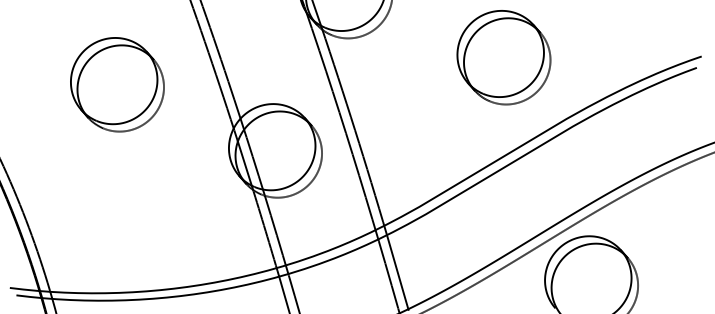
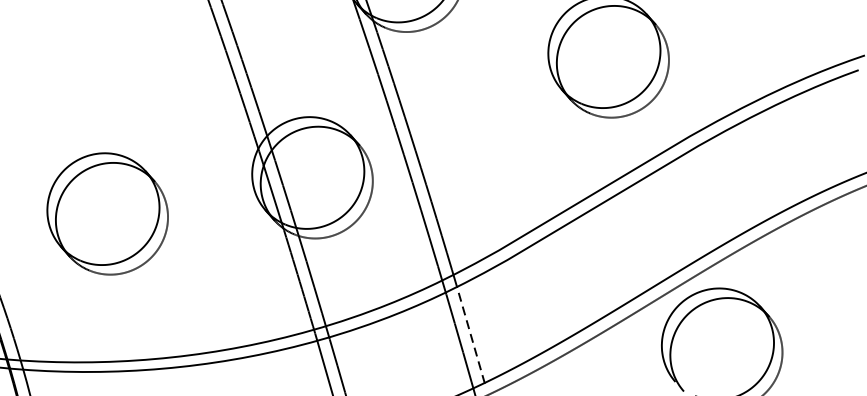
part: (117, 84) -> (107, 213), moved
line: (397, 272) -> (470, 335), solid -> dashed

